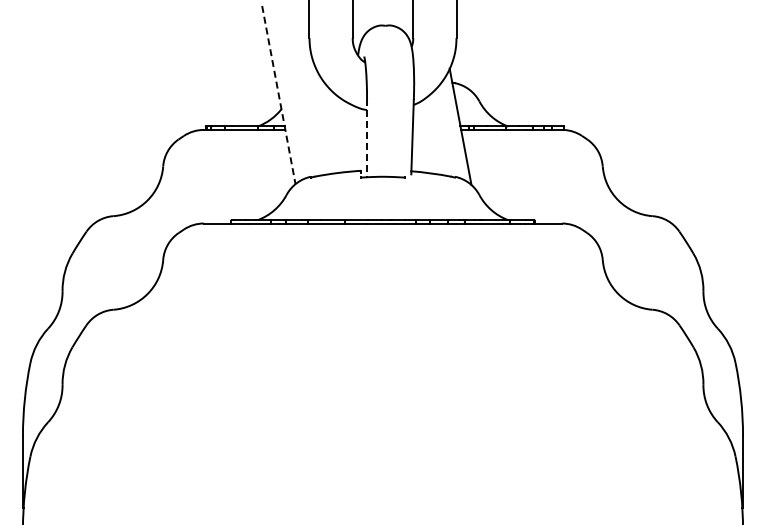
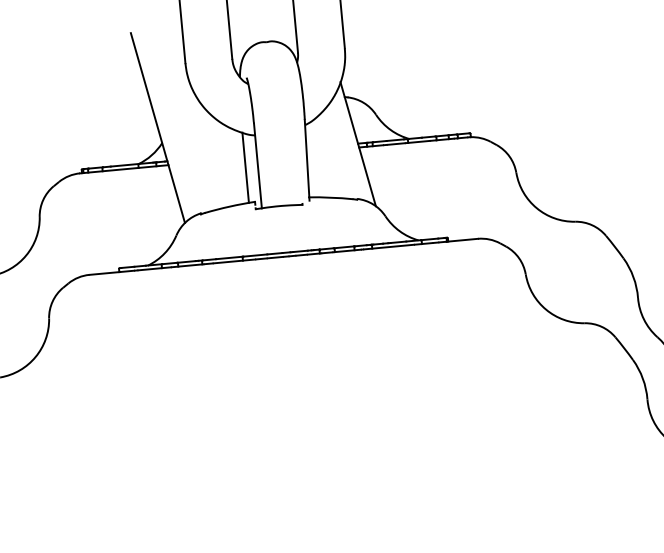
line: (278, 95) -> (157, 128), dashed -> solid
line: (355, 138) -> (245, 167), added
line: (367, 138) -> (258, 166), dashed -> solid

